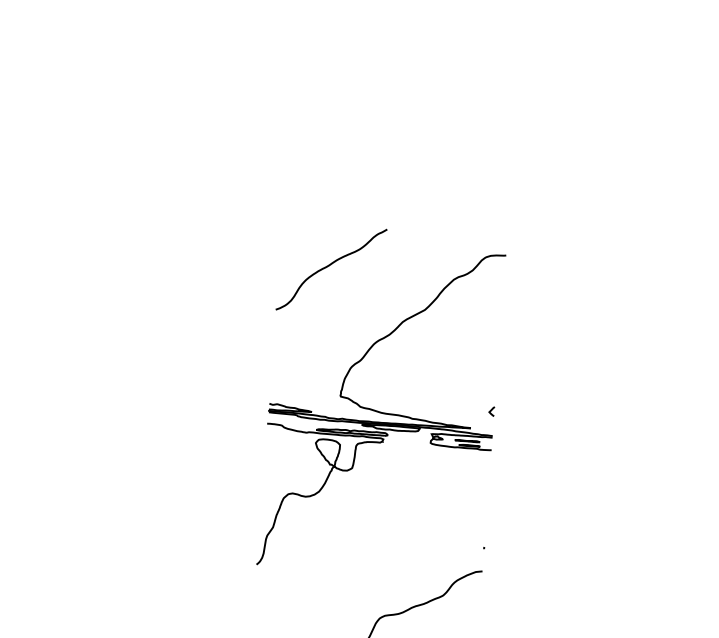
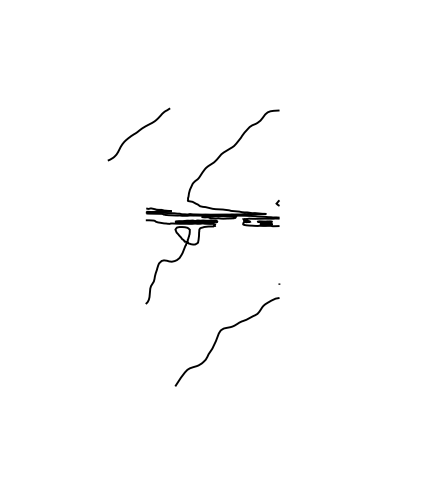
curve: (329, 267) -> (137, 133), moved

